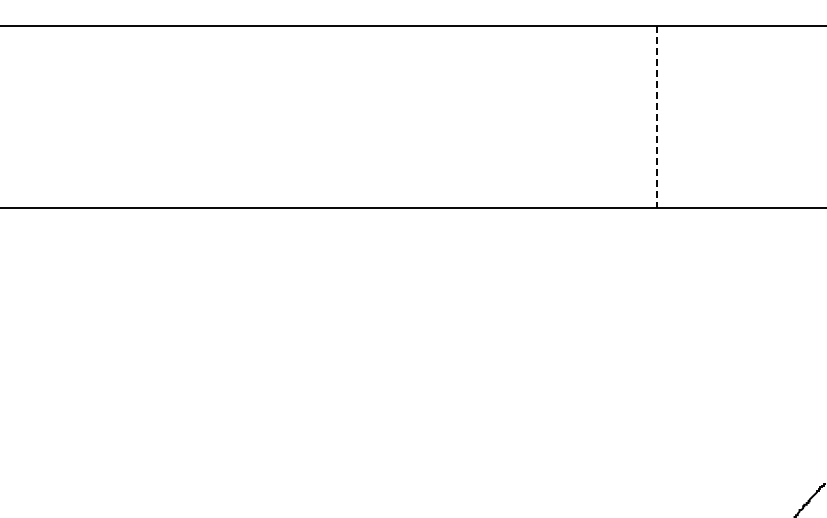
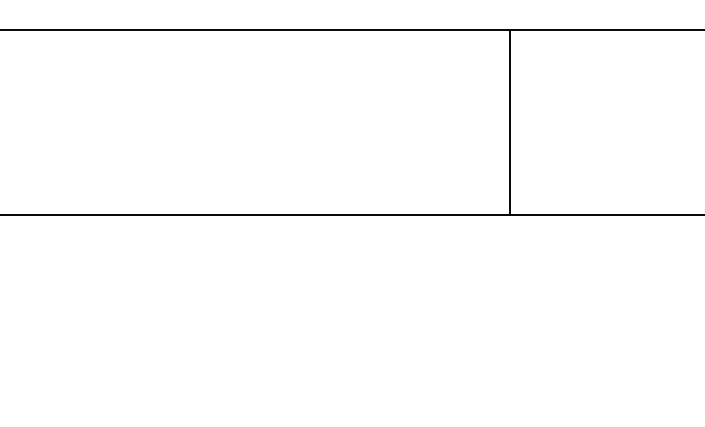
line: (656, 116) -> (509, 122), dashed -> solid

